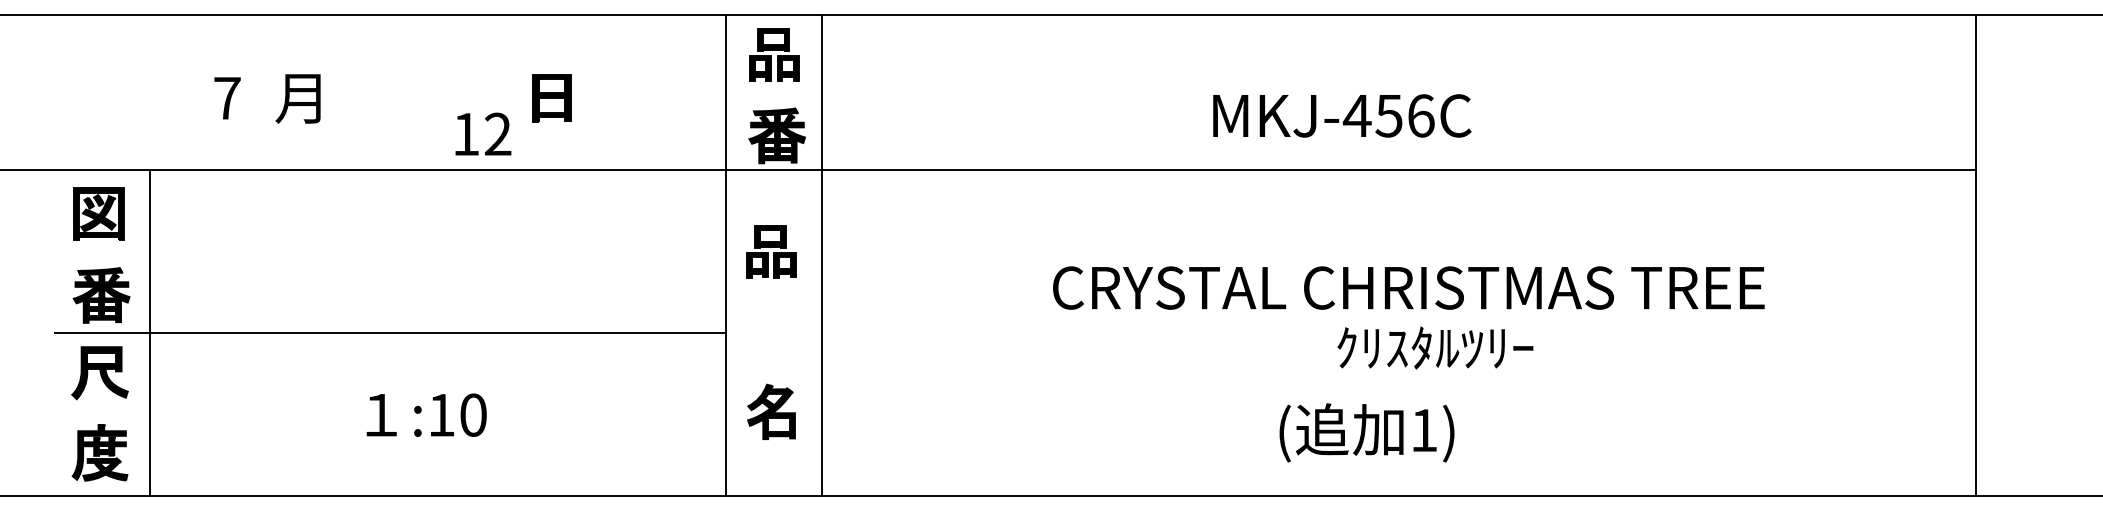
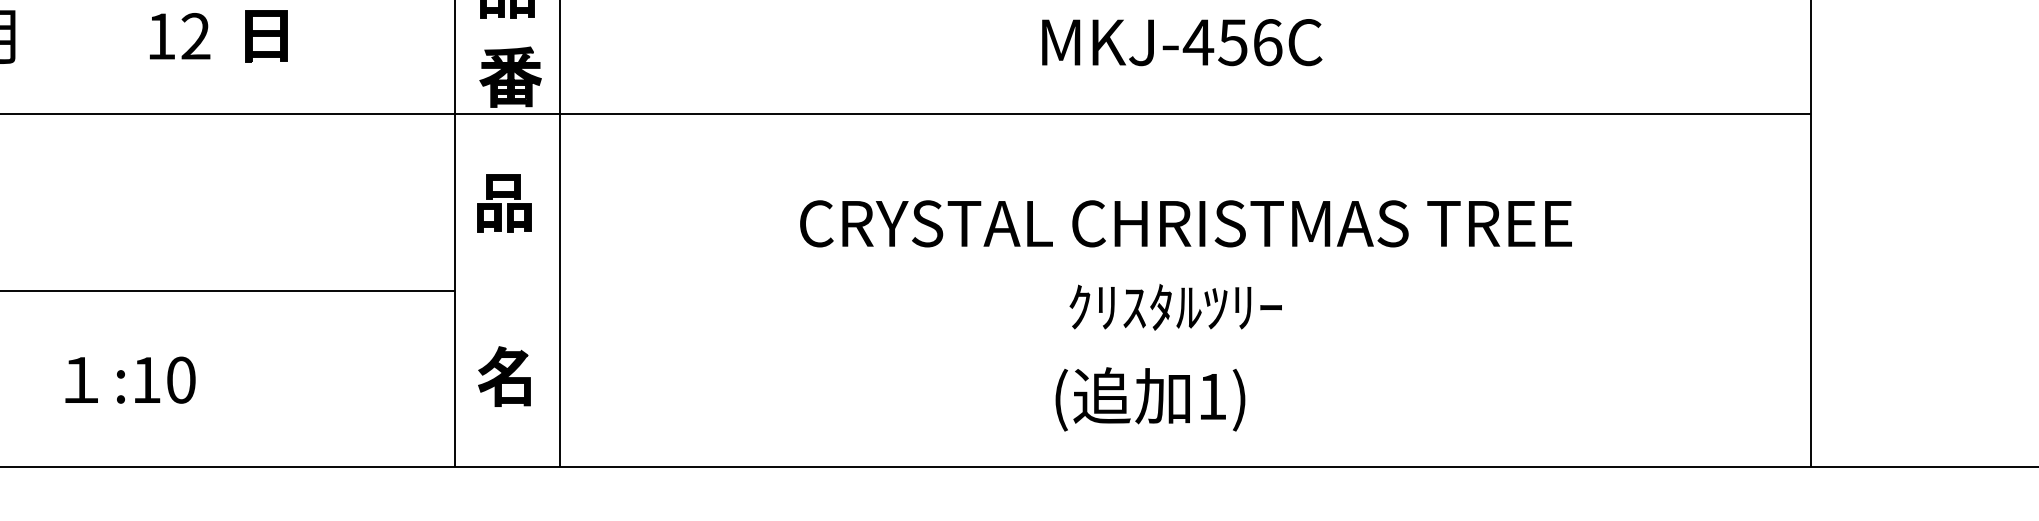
text: (1342, 115) -> (1182, 42), moved
text: (483, 133) -> (180, 35), moved
text: (1408, 287) -> (1185, 223), moved
text: (1435, 347) -> (1175, 306), moved

